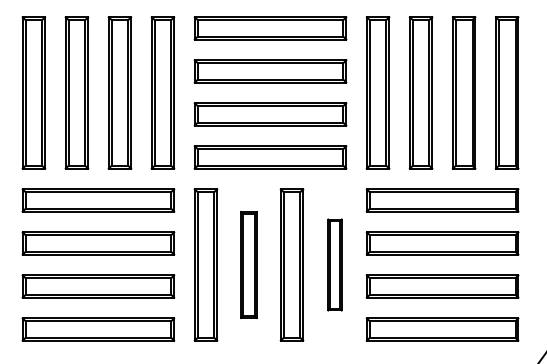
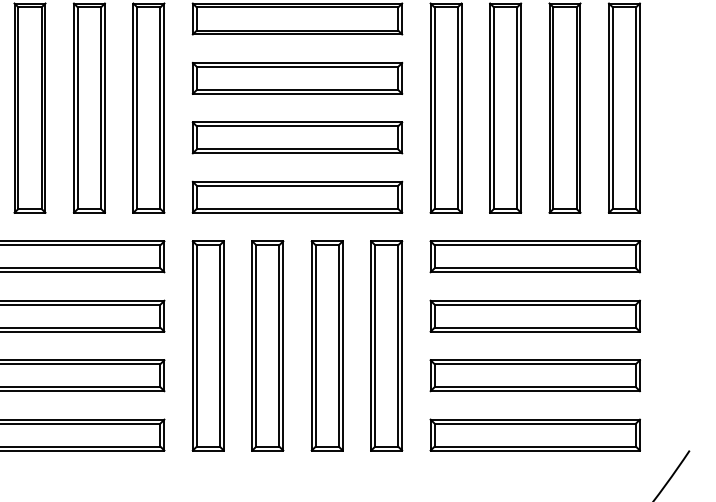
part: (248, 264) -> (267, 345), size x1.43
part: (334, 264) -> (385, 345), size x1.67

